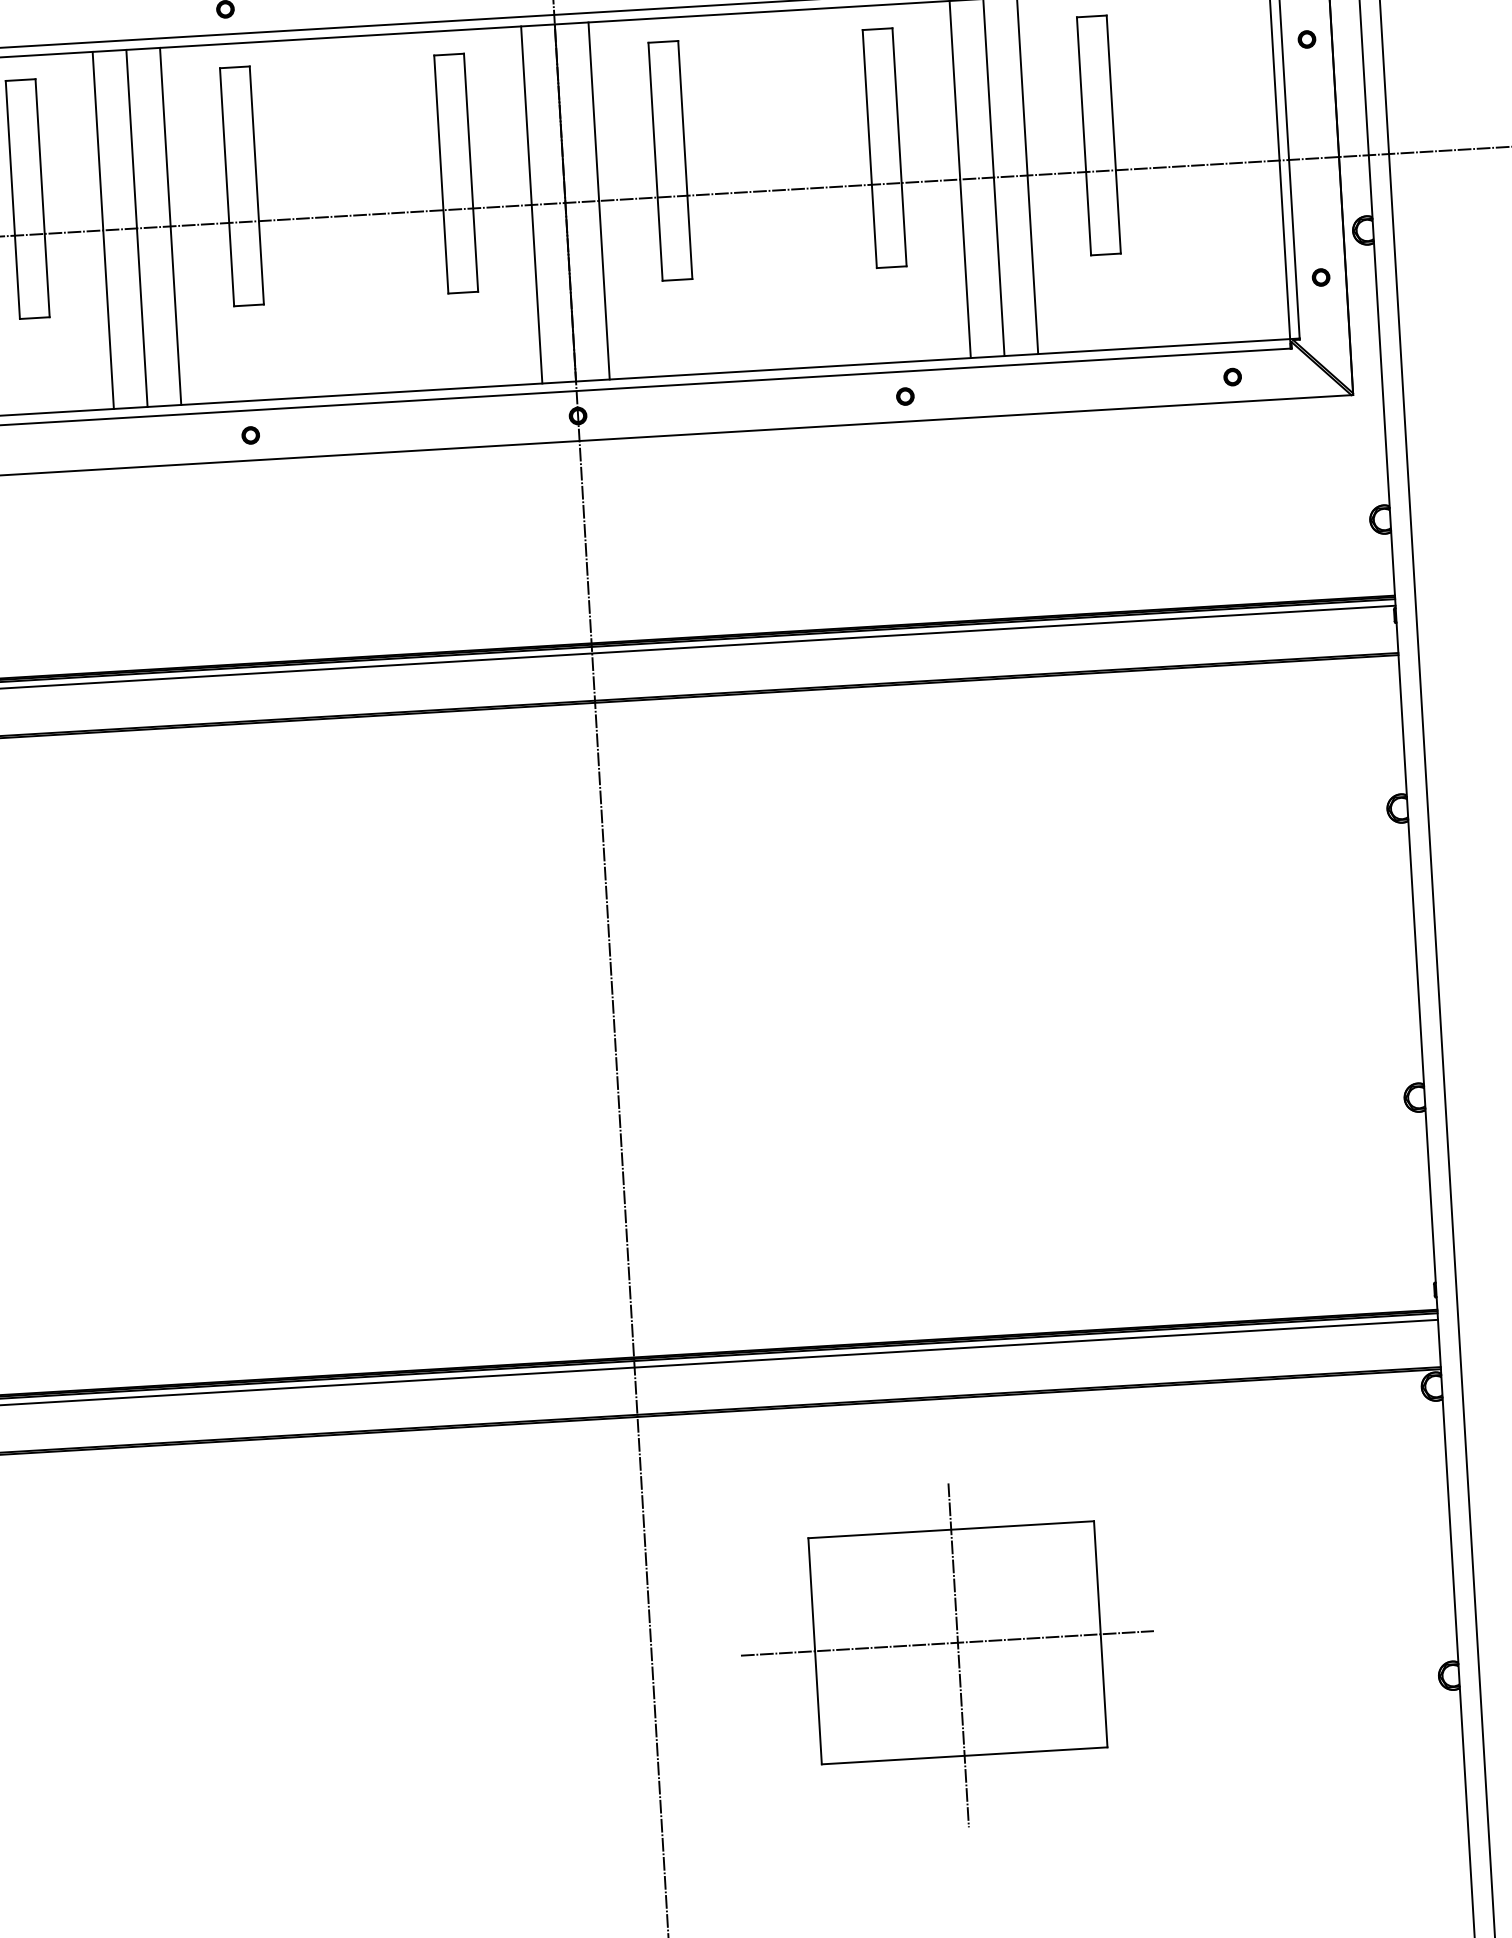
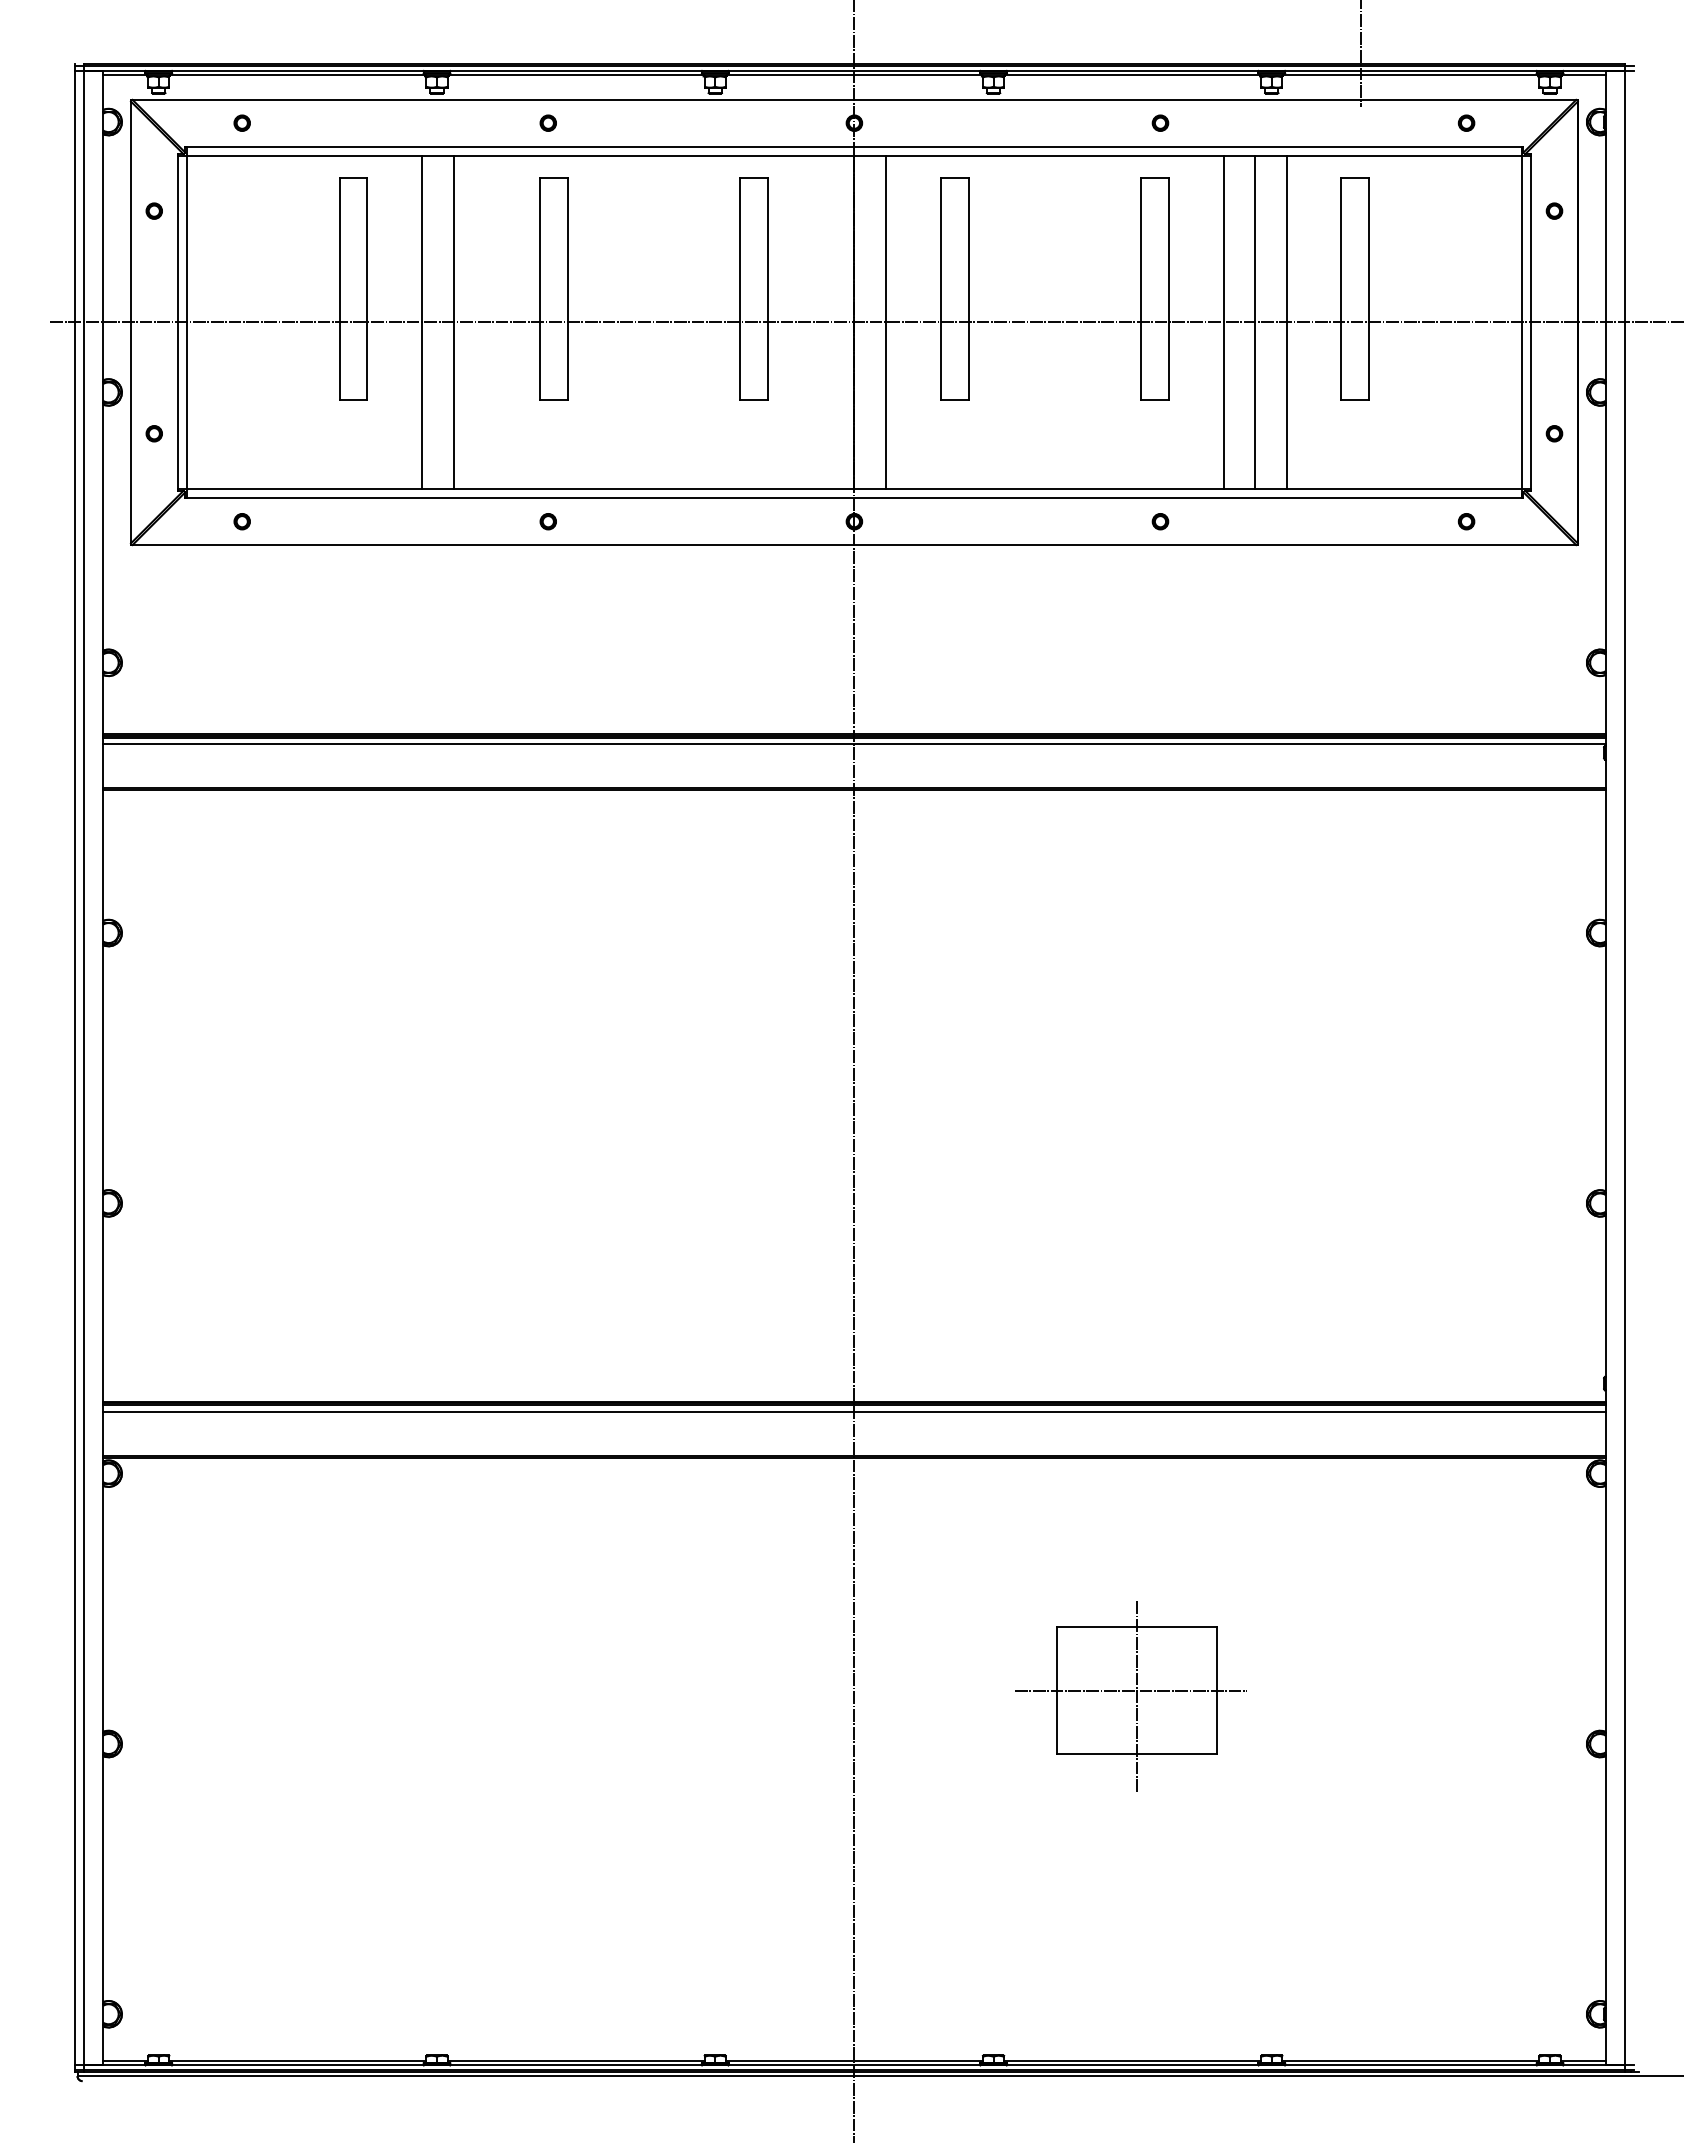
line: (531, 205) -> (822, 322), removed
line: (170, 226) -> (485, 322), removed
part: (948, 1655) -> (1130, 1697), size x0.6

